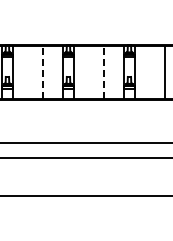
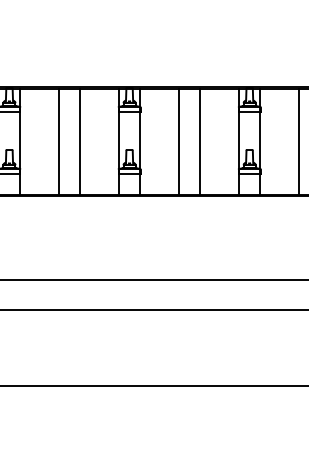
line: (32, 72) -> (58, 141), added
line: (43, 72) -> (80, 141), dashed -> solid
line: (93, 72) -> (178, 141), added
line: (104, 72) -> (200, 141), dashed -> solid
line: (154, 72) -> (298, 141), added

